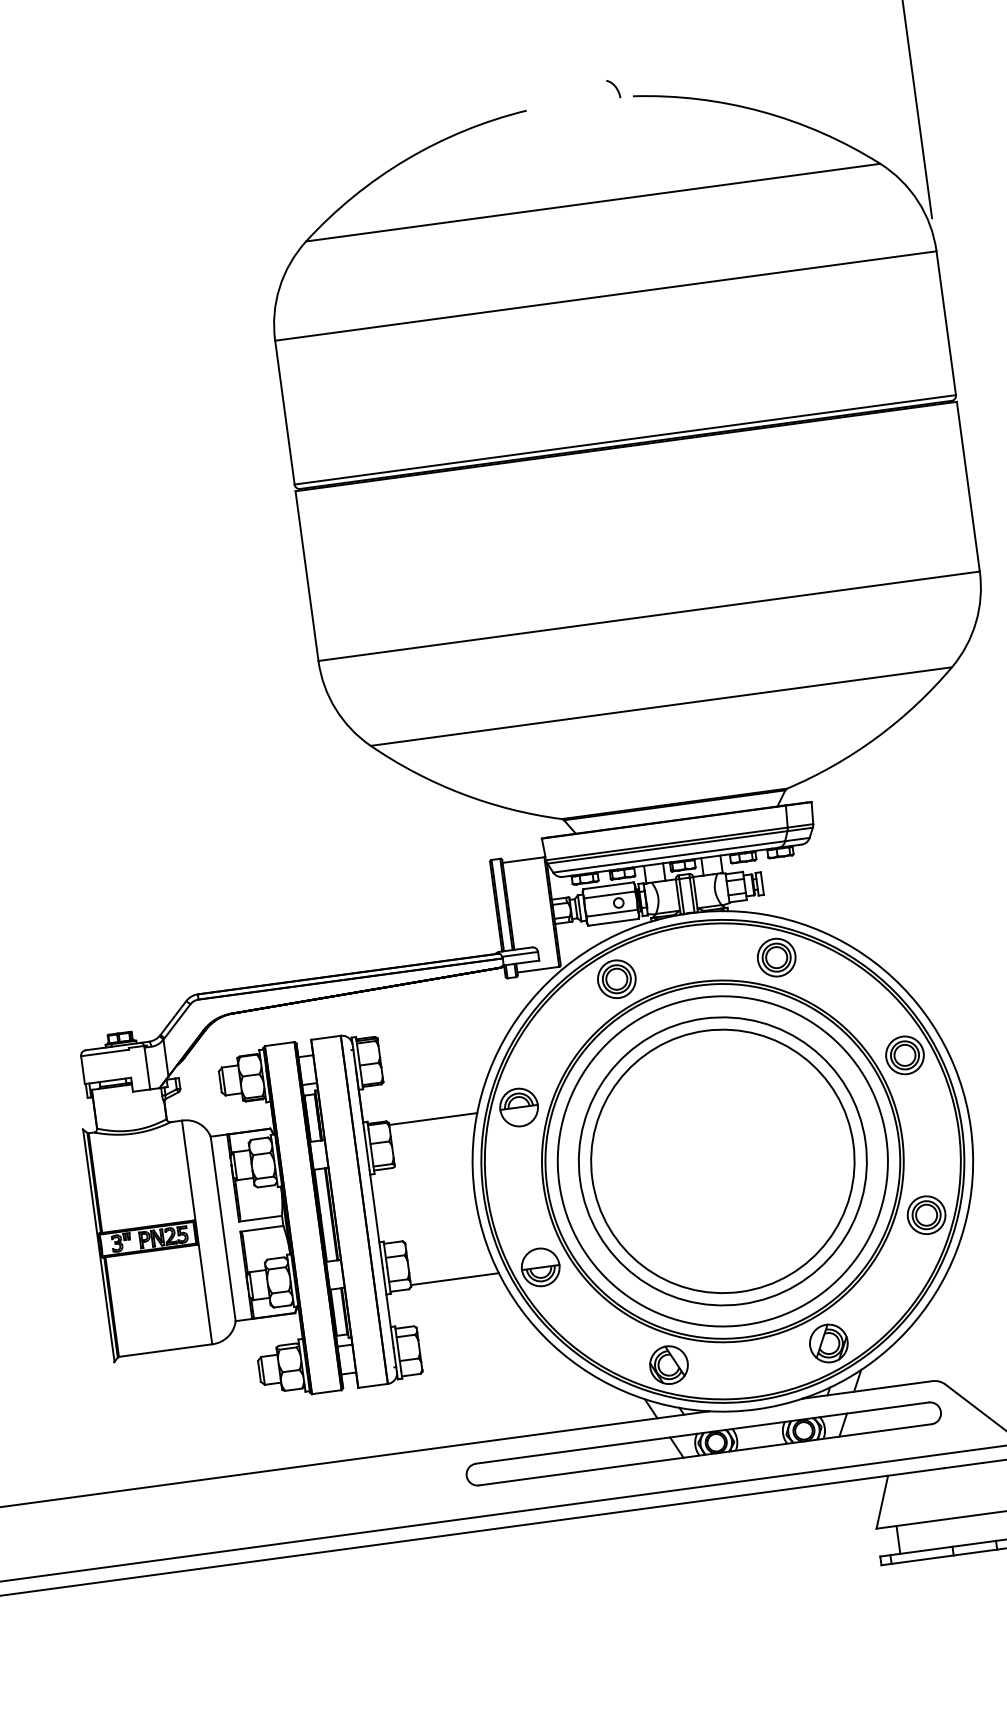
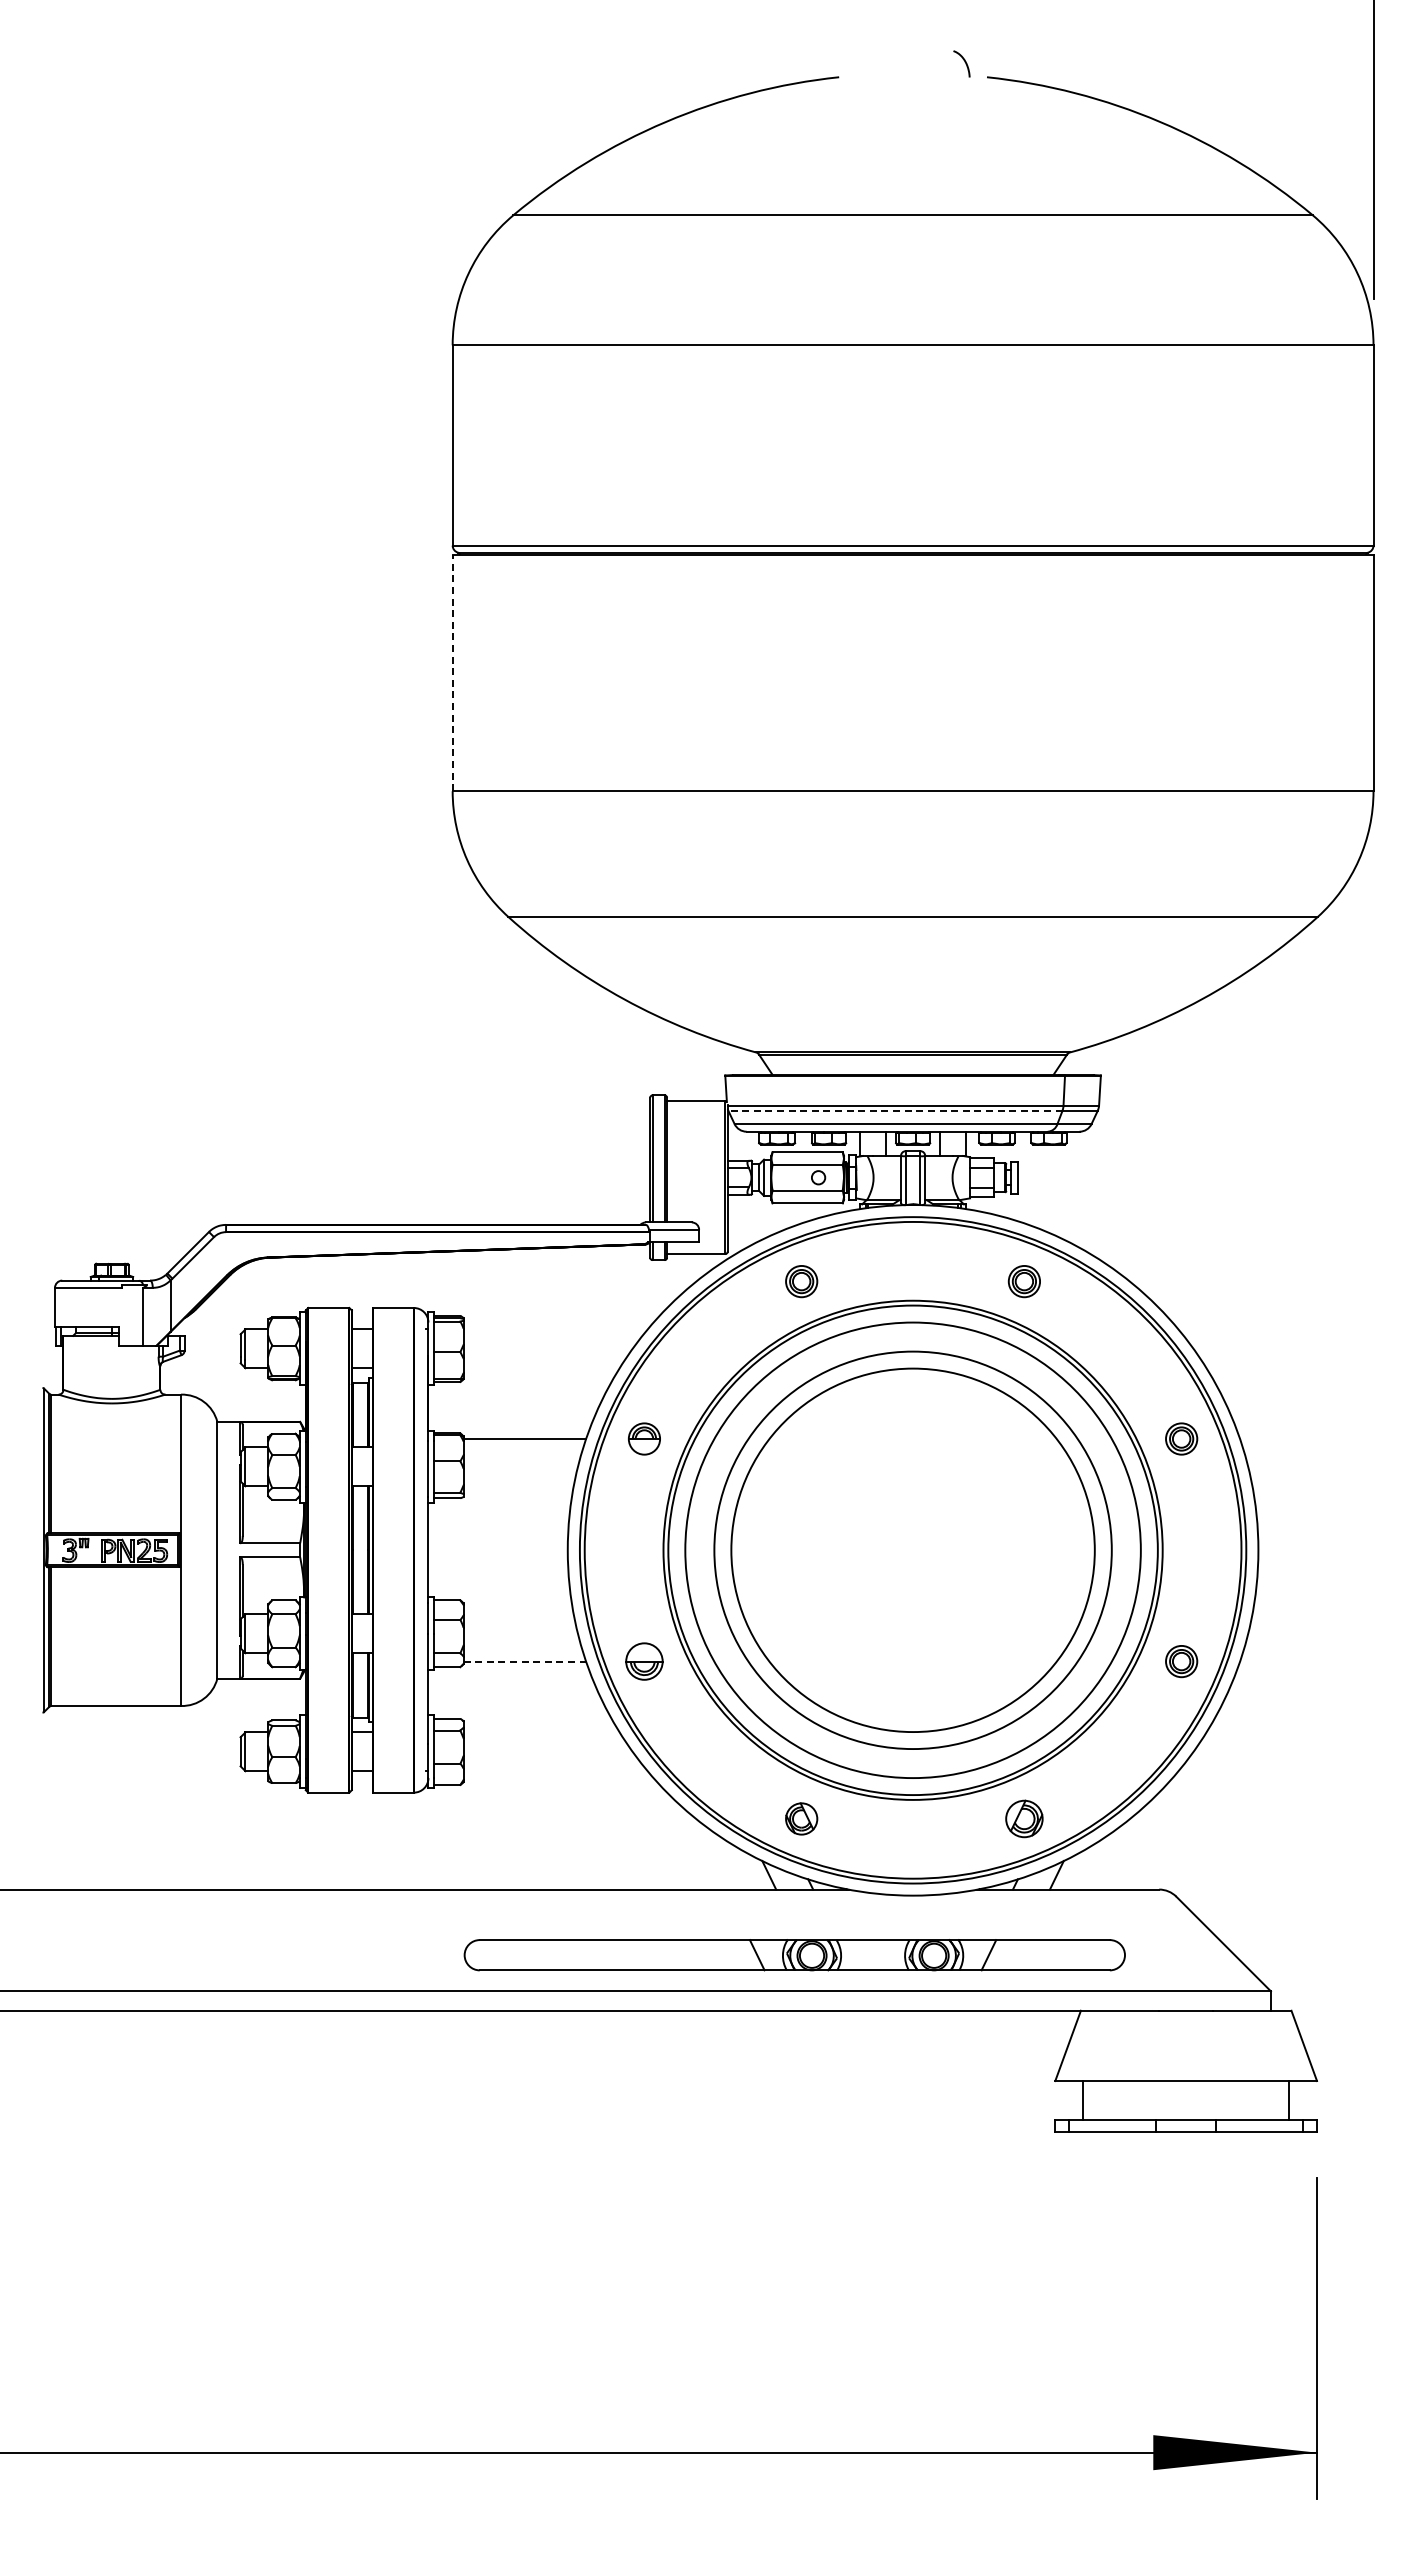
line: (306, 575) -> (452, 672), solid -> dashed
line: (666, 847) -> (894, 1110), solid -> dashed
part: (776, 957) -> (1024, 1281), size x0.6
part: (616, 979) -> (801, 1281), size x0.6
part: (904, 1055) -> (1181, 1438), size x0.6
part: (519, 1107) -> (644, 1438), size x0.6
part: (926, 1215) -> (1181, 1661), size x0.6
part: (540, 1267) -> (644, 1661), size x0.7
line: (455, 1278) -> (525, 1661), solid -> dashed
part: (828, 1343) -> (1024, 1818), size x0.7
part: (668, 1364) -> (801, 1818), size x0.6
part: (703, 1444) -> (794, 1955), moved

